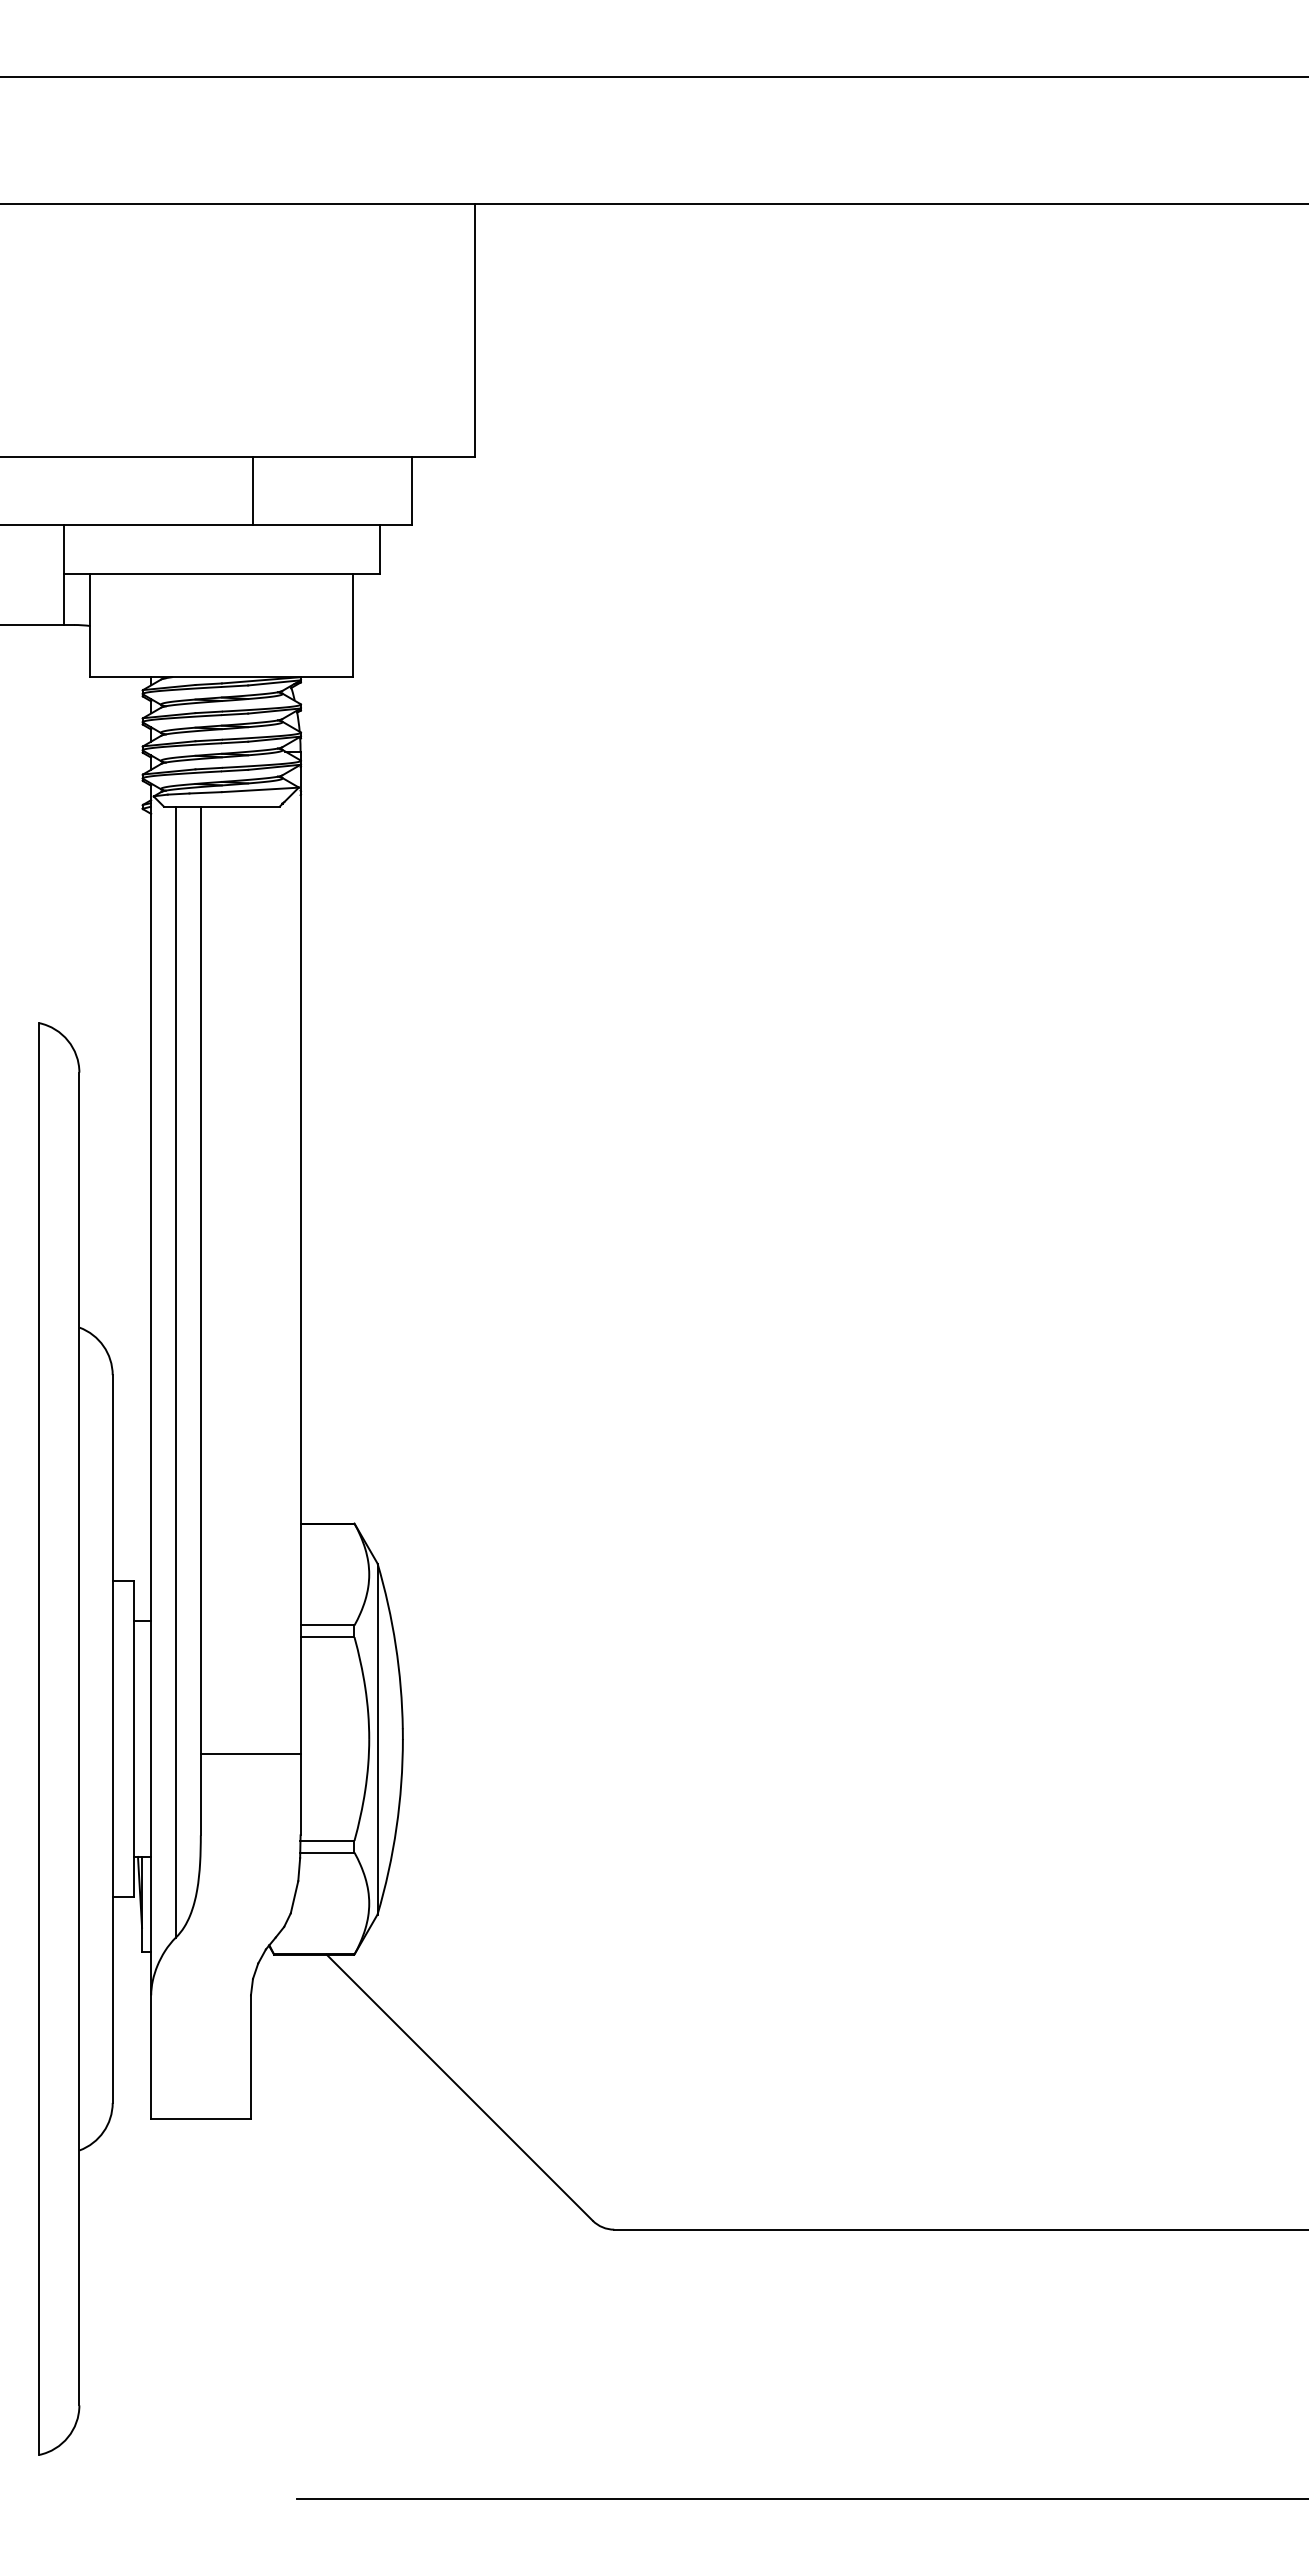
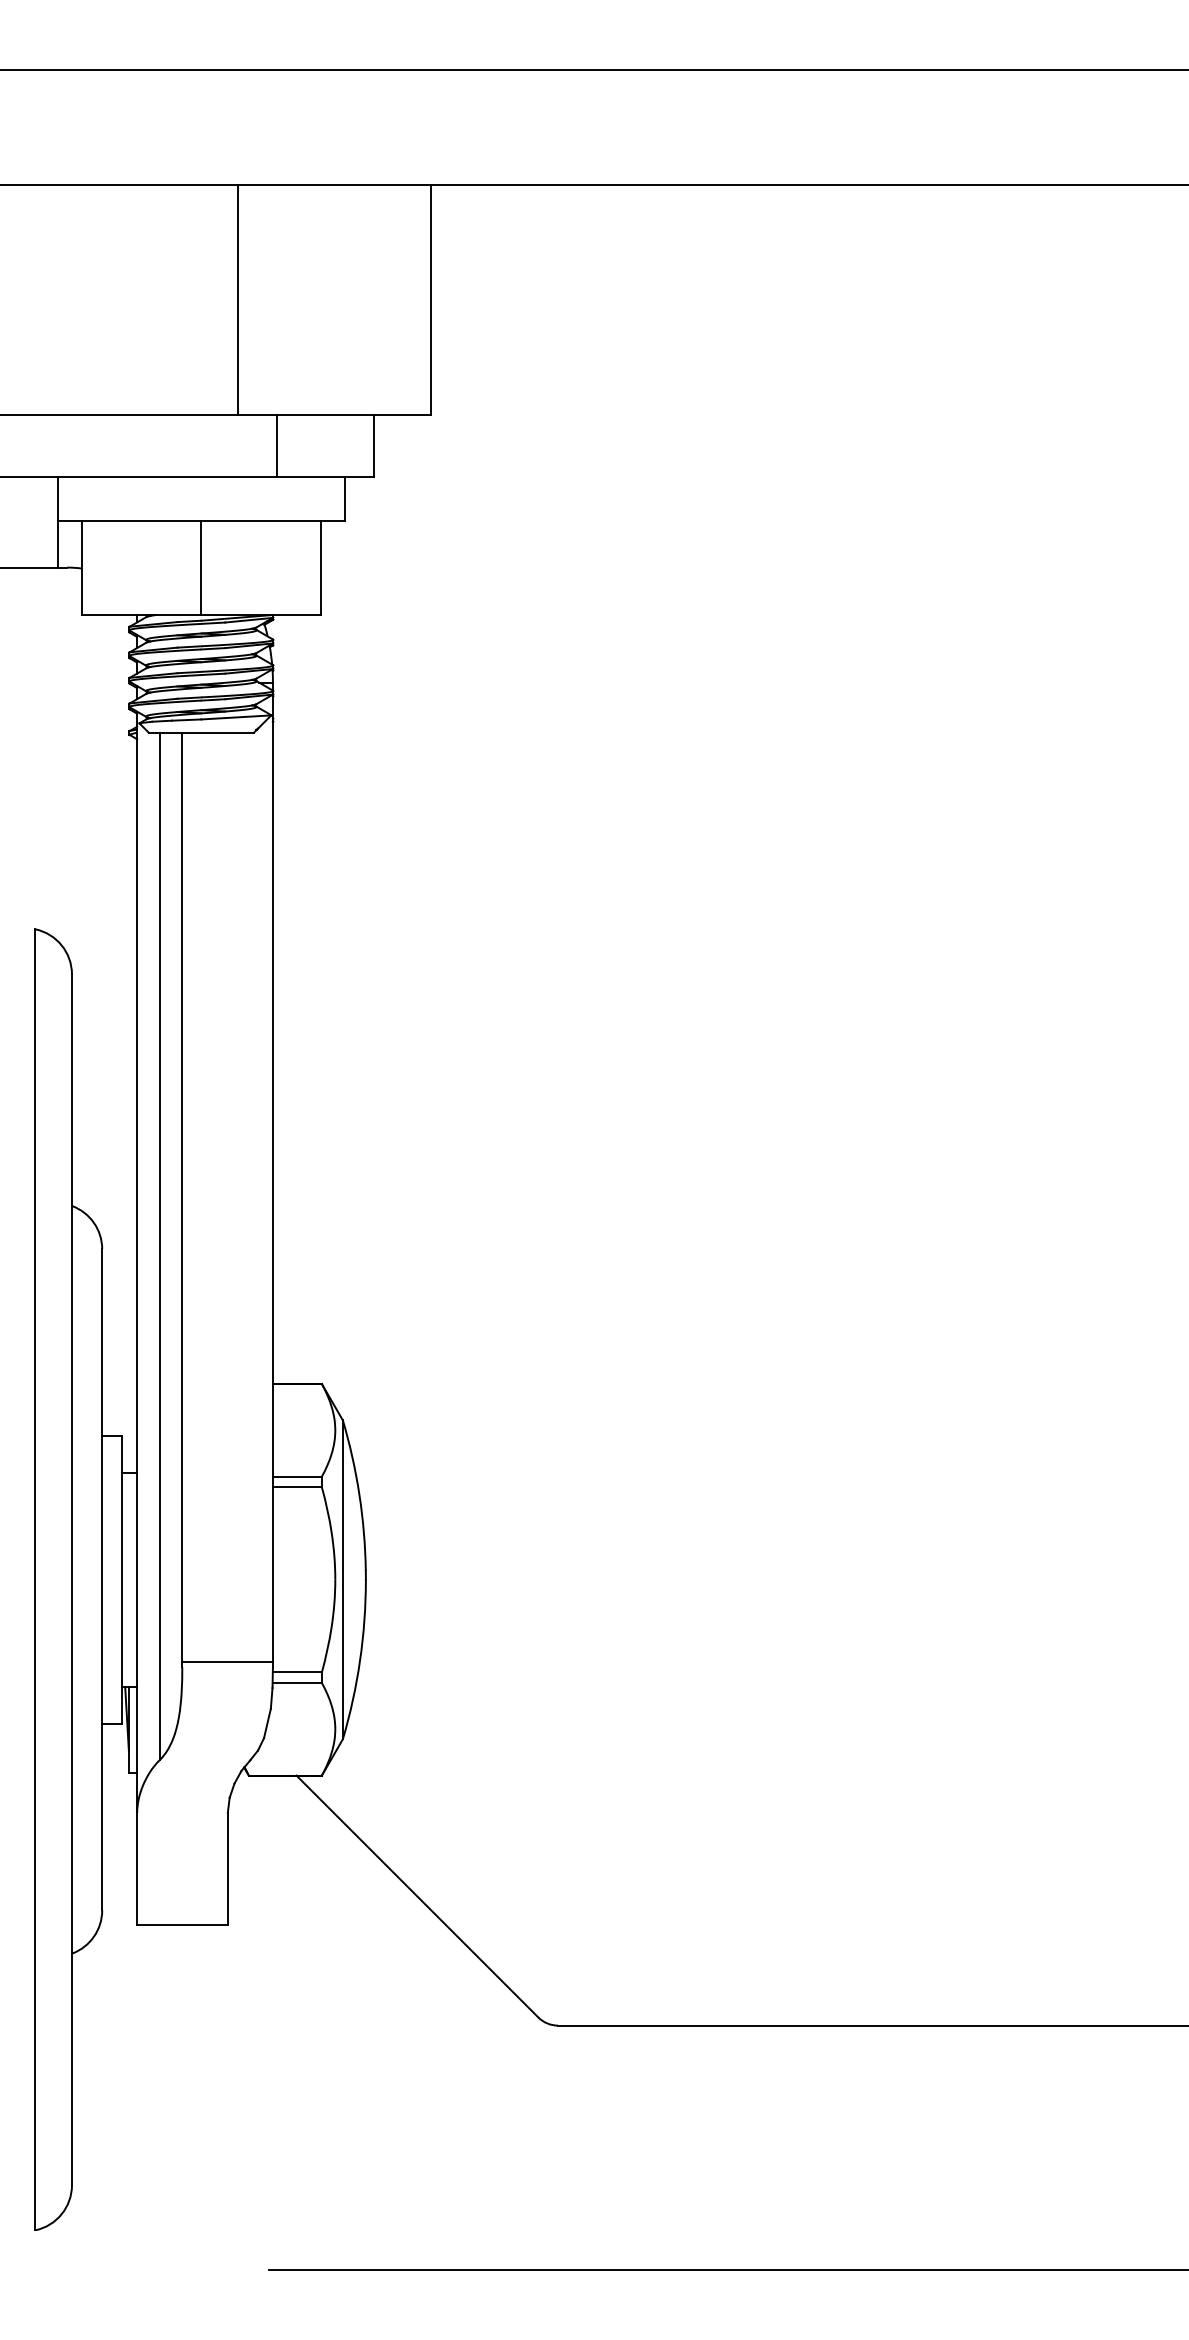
line: (262, 330) -> (238, 300), added
line: (253, 491) -> (277, 446), moved
line: (221, 625) -> (201, 568), added
line: (250, 1754) -> (227, 1662), moved

